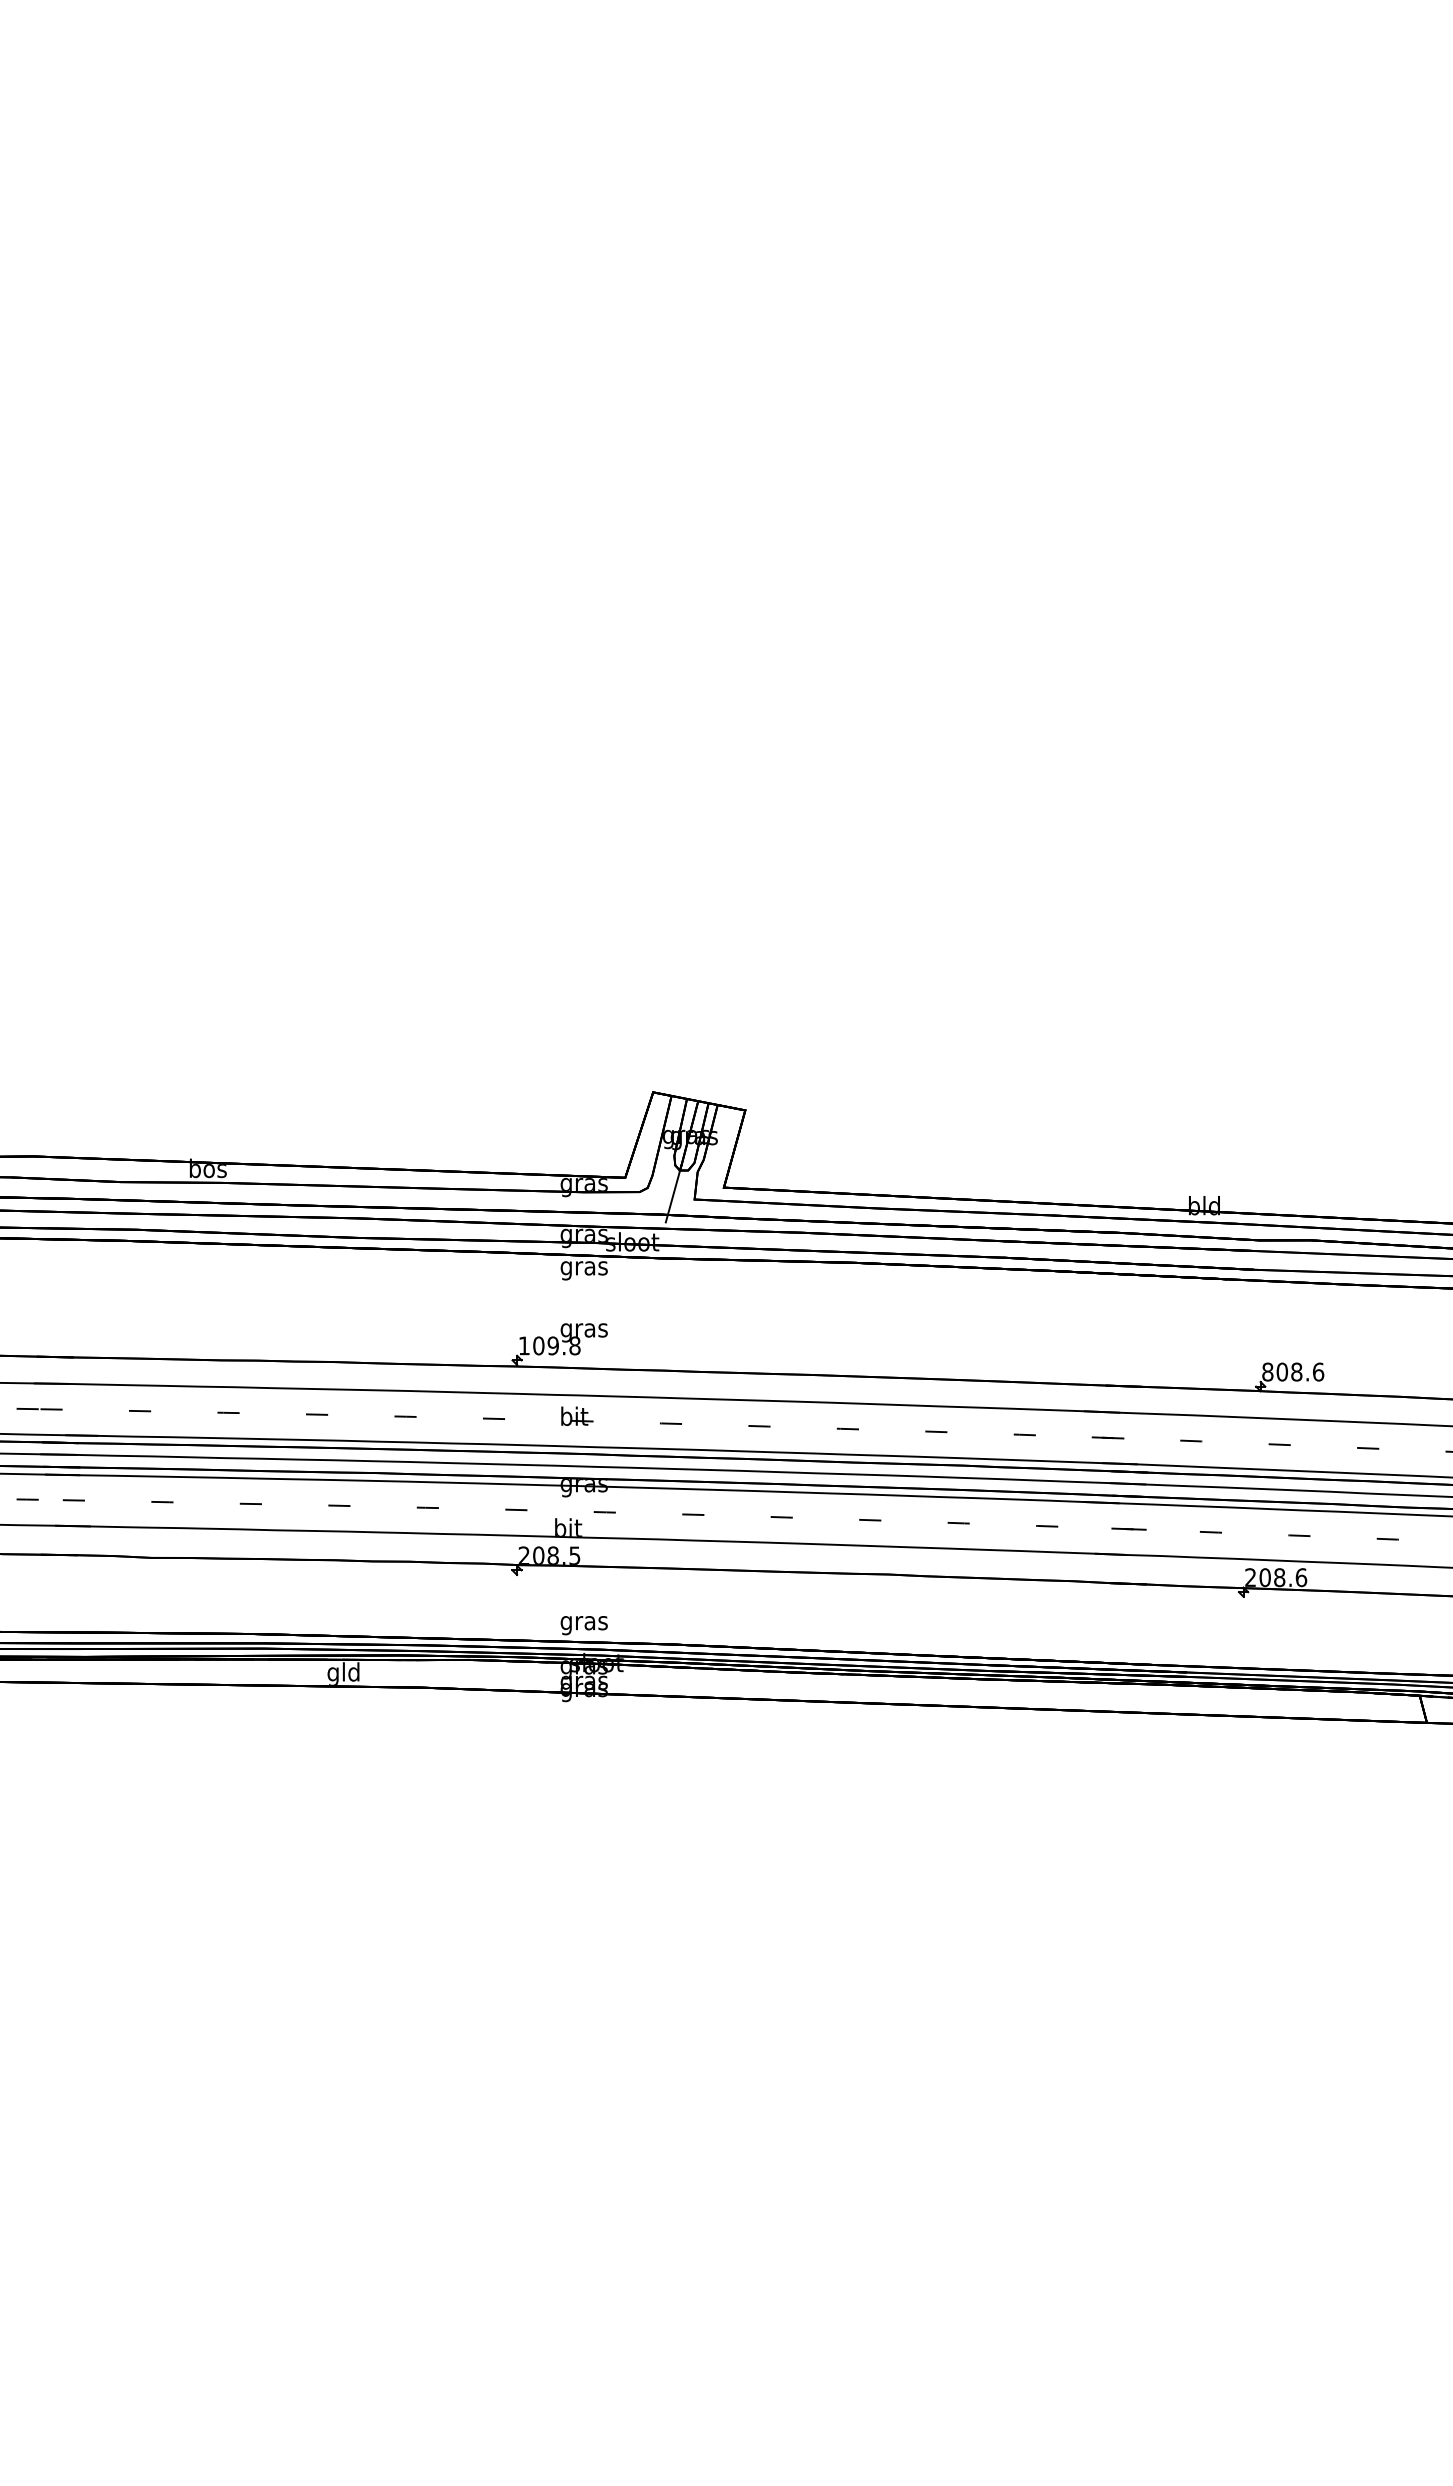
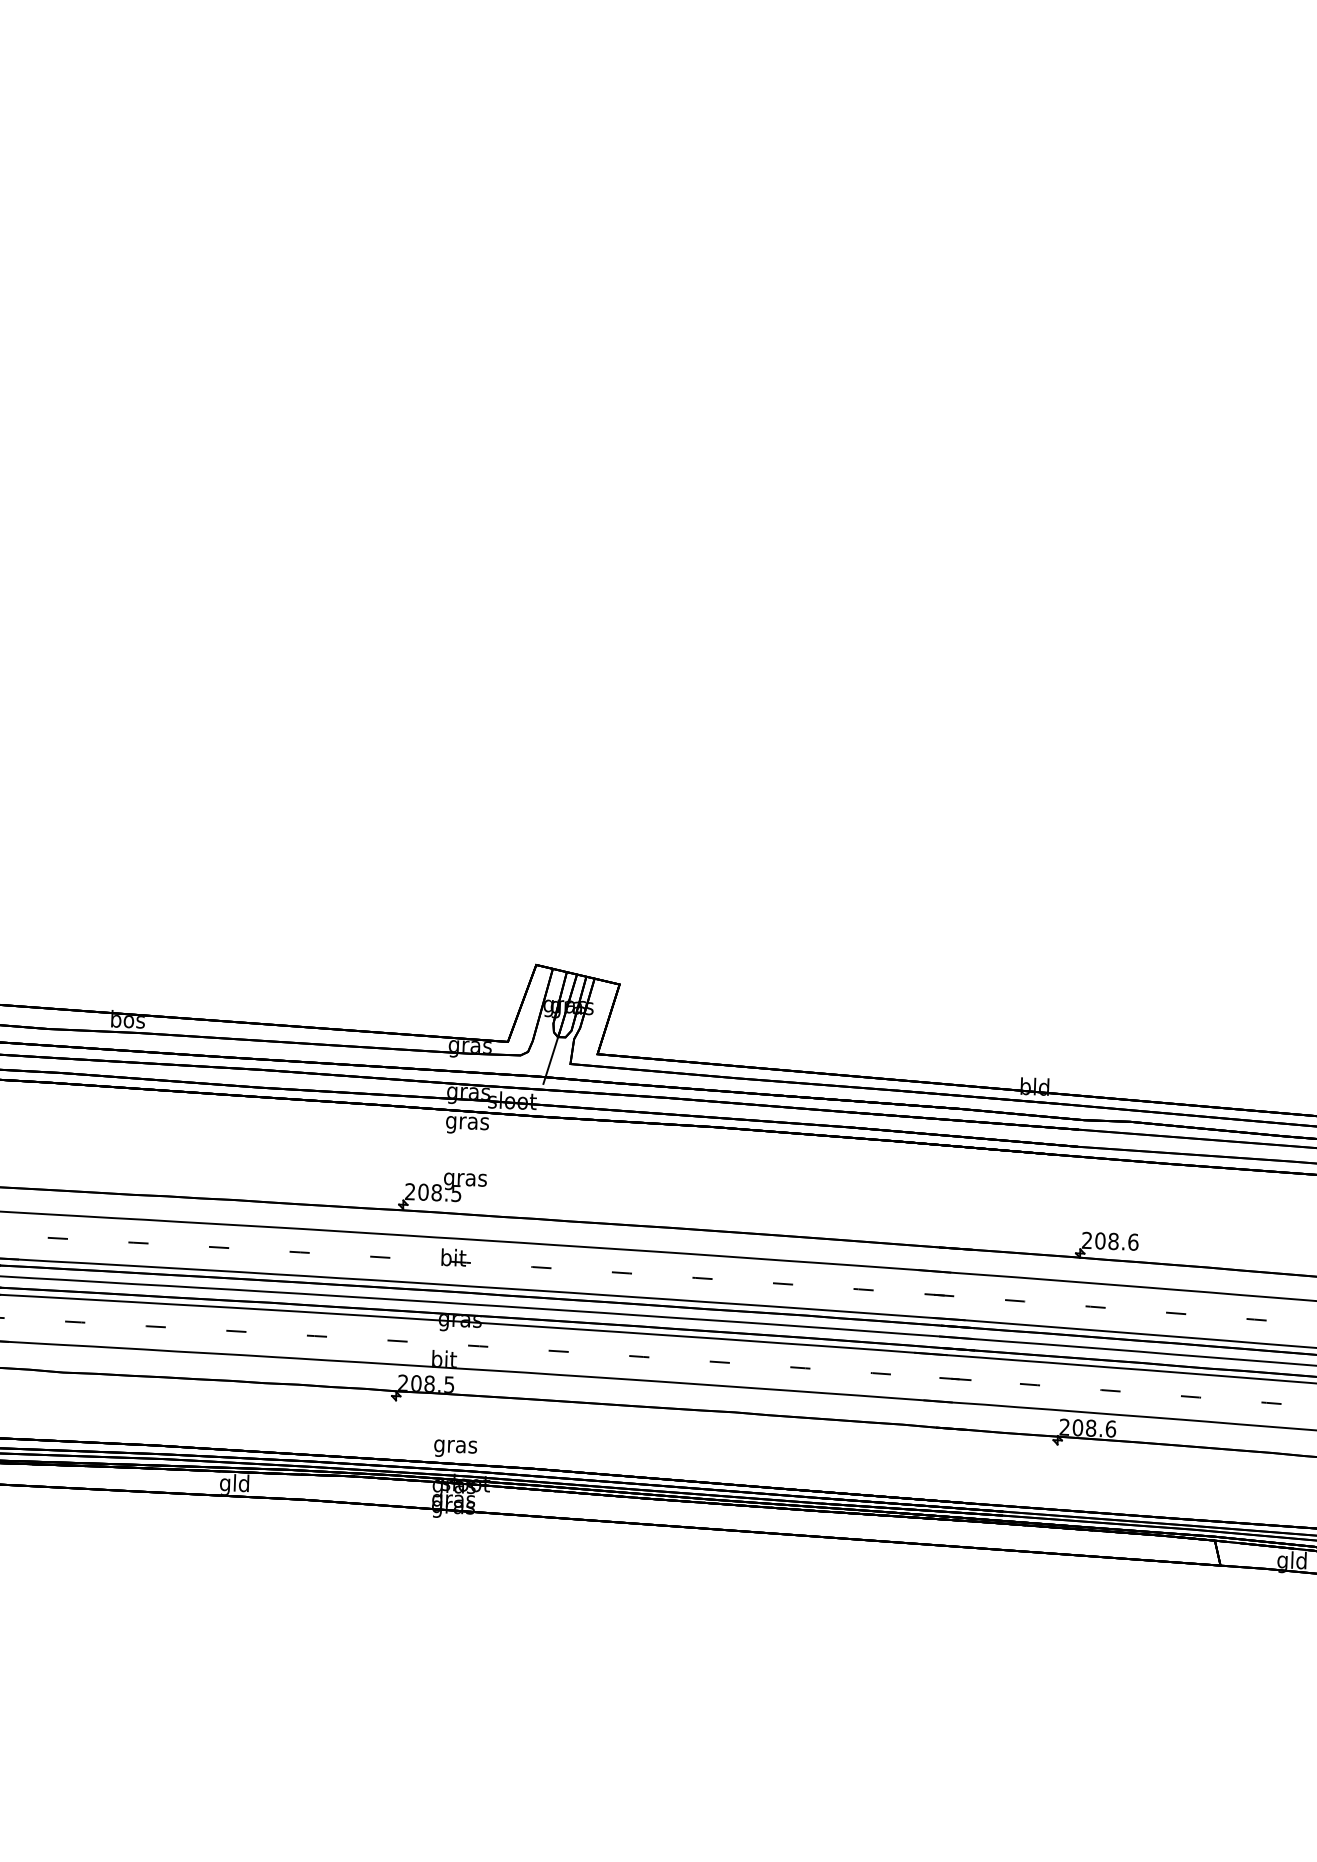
text: (549, 1345) -> (433, 1192), 109.8 -> 208.5
text: (1267, 1371) -> (1086, 1239), 808.6 -> 208.6

